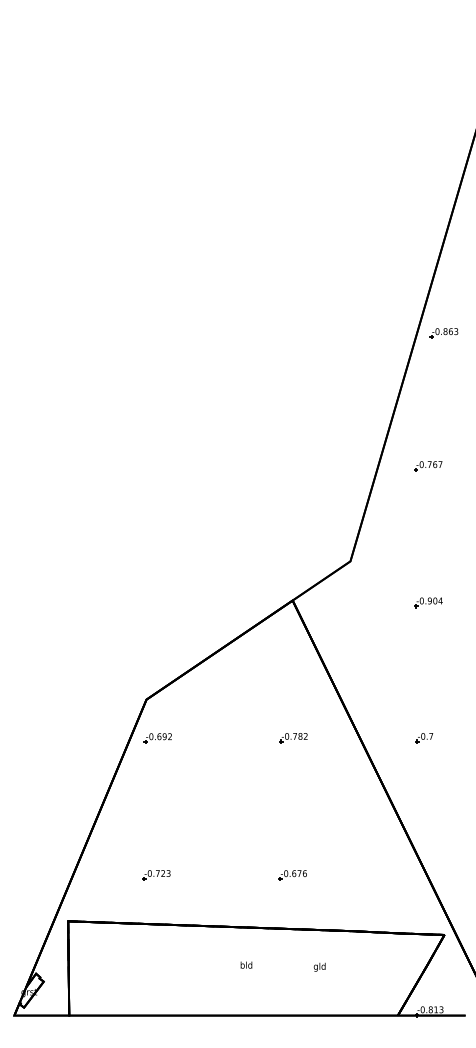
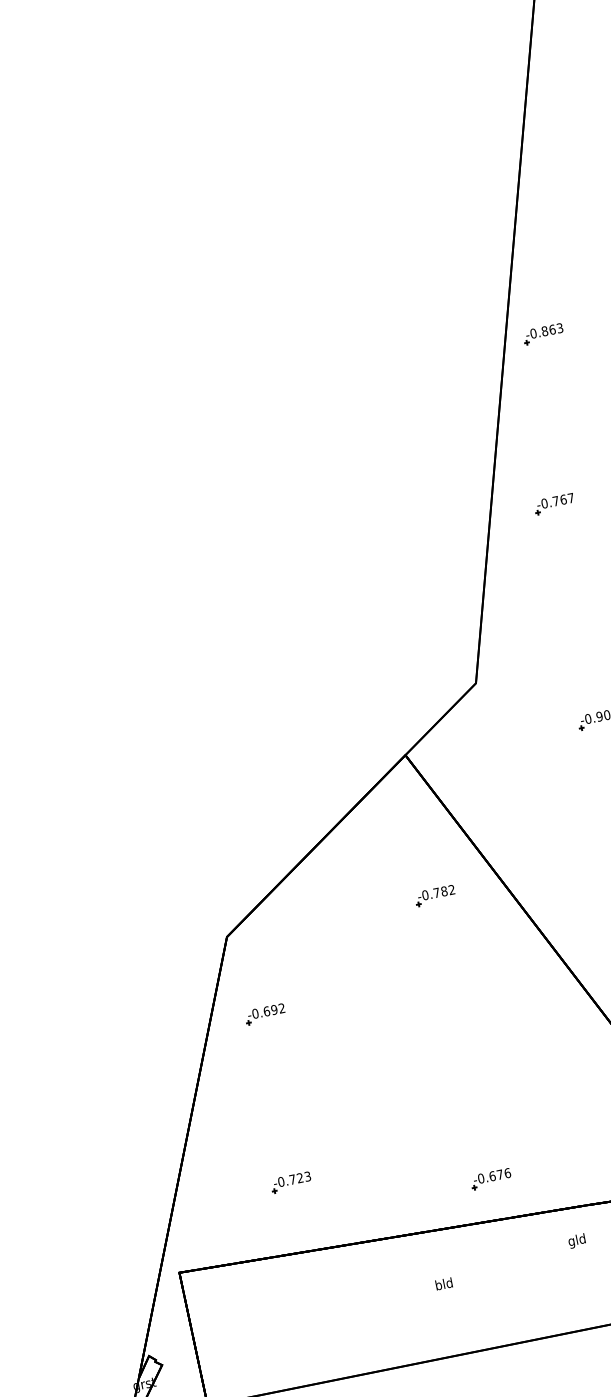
part: (428, 466) -> (554, 504), moved
part: (157, 738) -> (264, 1014), moved
part: (293, 738) -> (435, 896), moved
part: (292, 875) -> (490, 1179), moved
text: (319, 966) -> (576, 1240), moved

